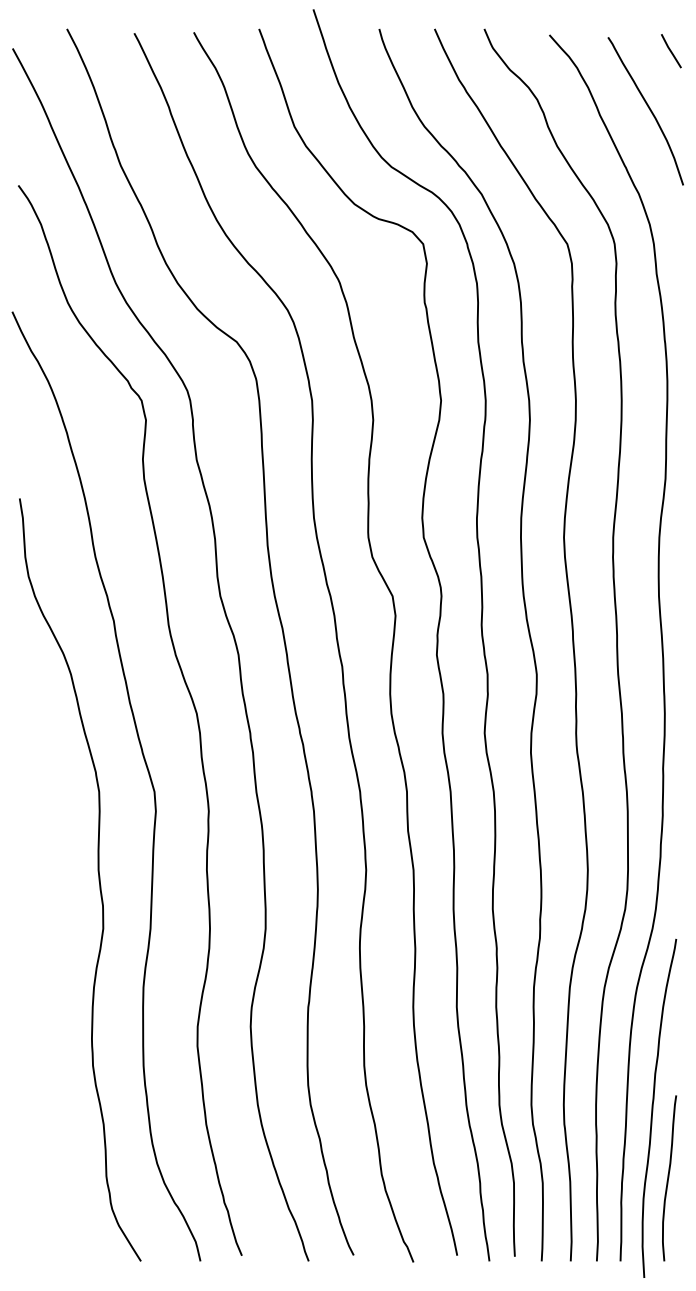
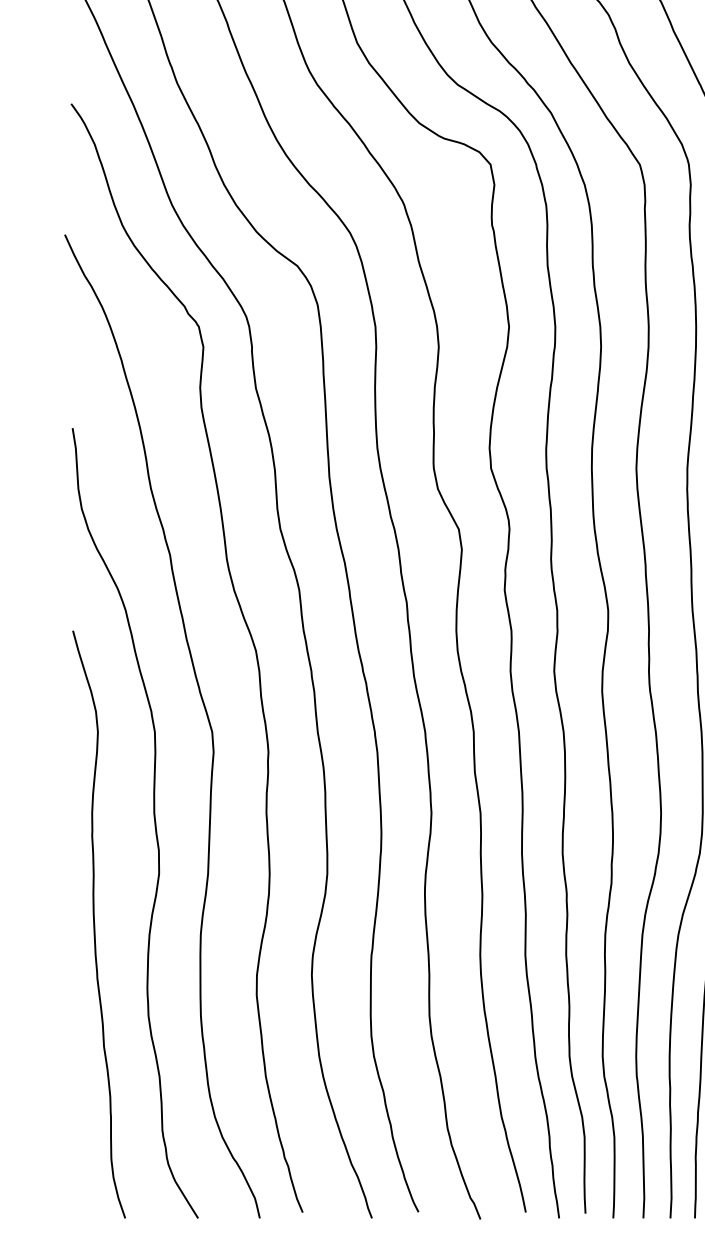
curve: (41, 977) -> (95, 924), added

